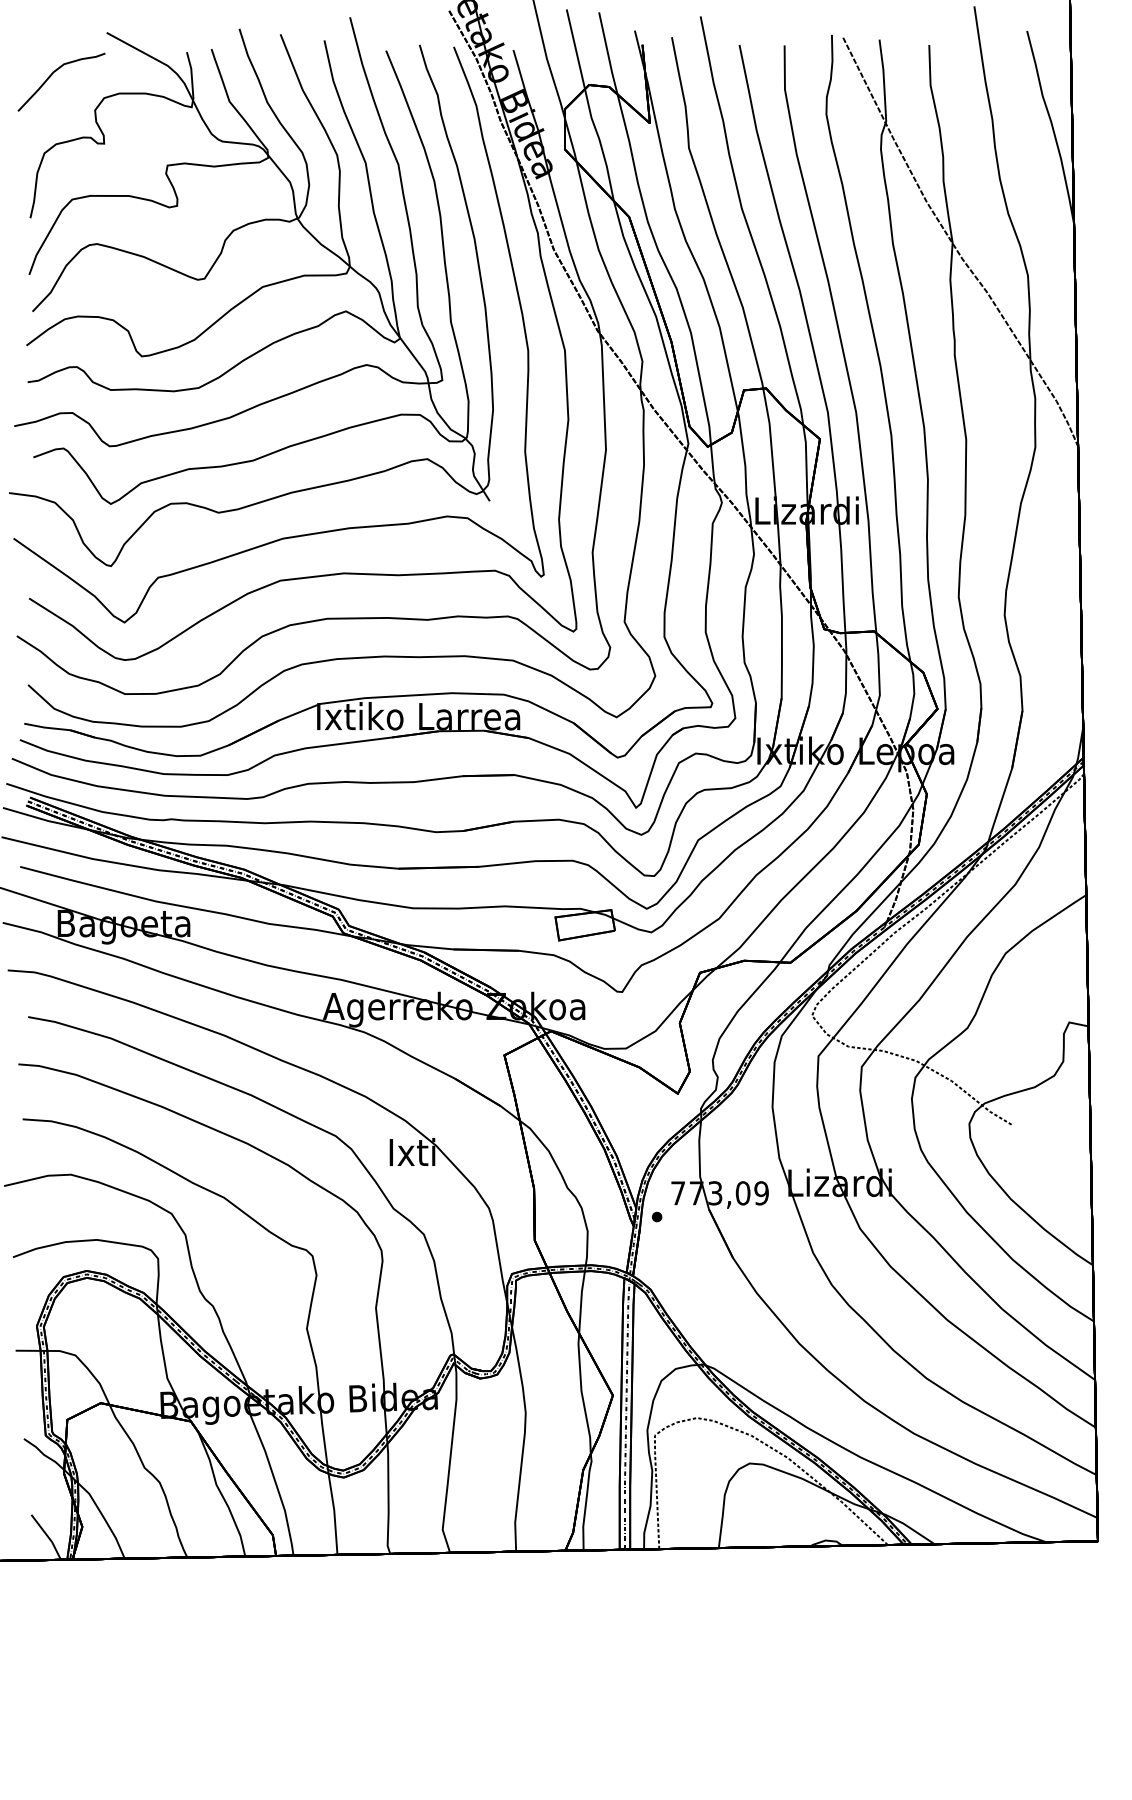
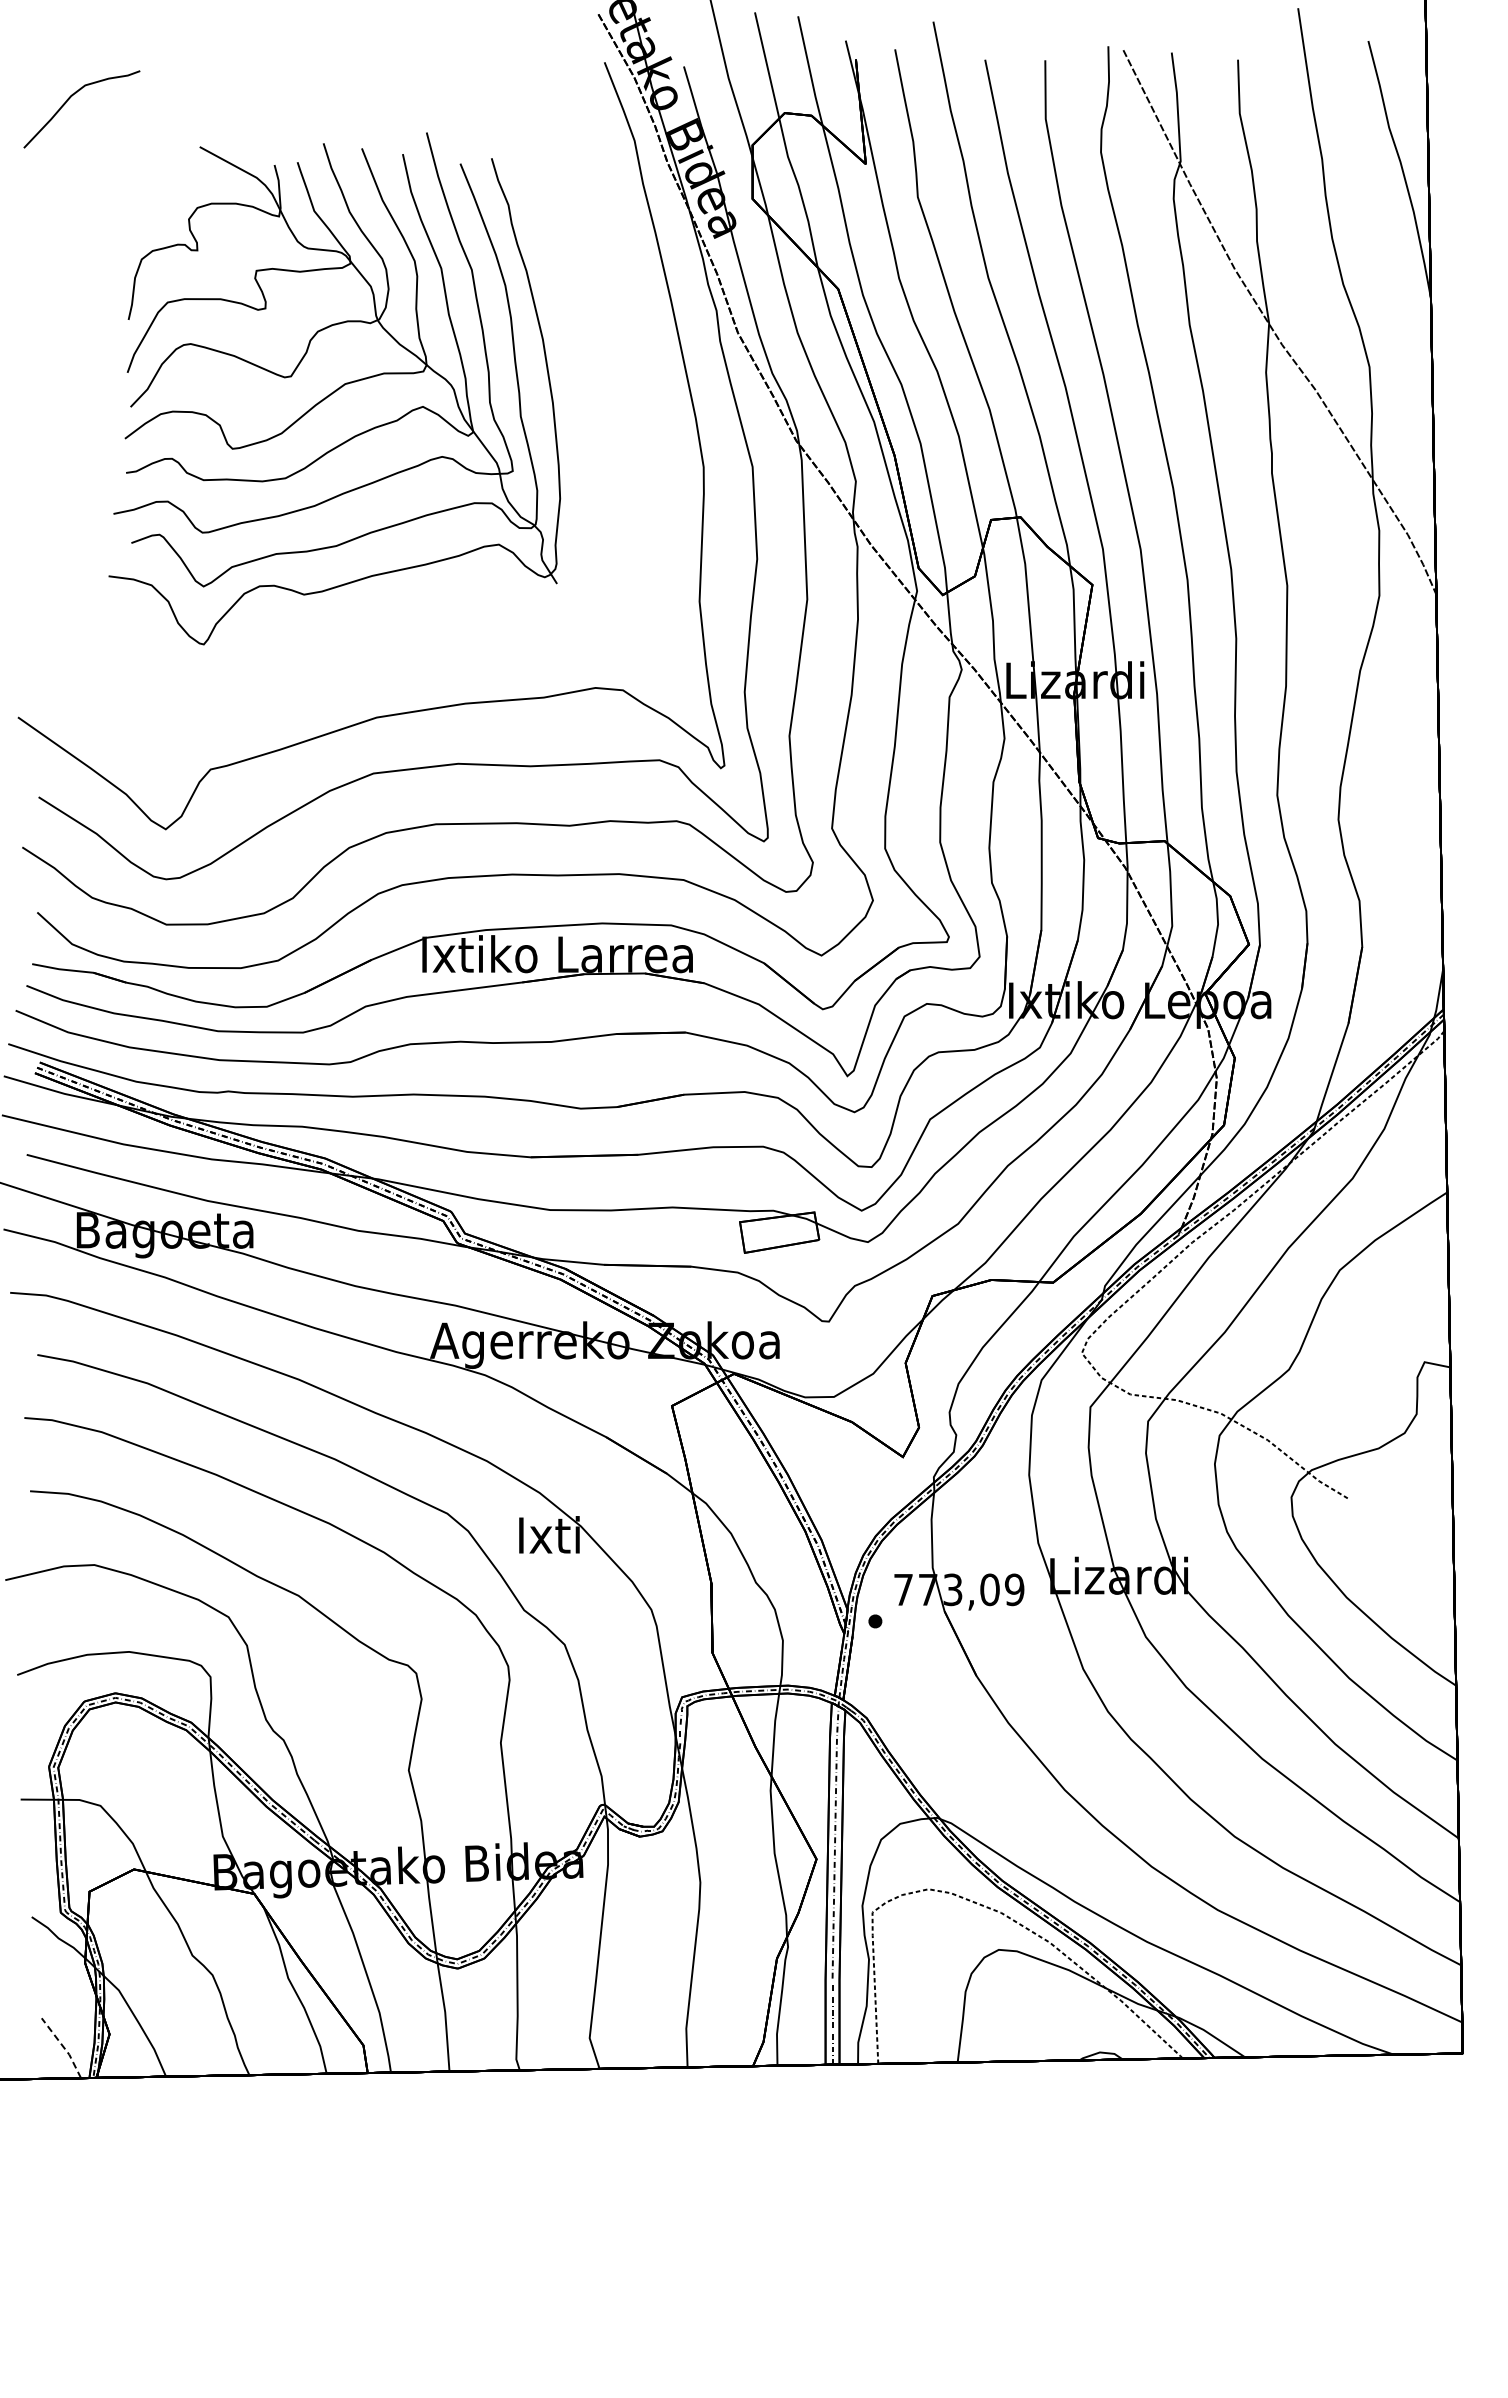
part: (251, 291) -> (334, 388), size x0.7
line: (47, 1536) -> (63, 2047), solid -> dashed

